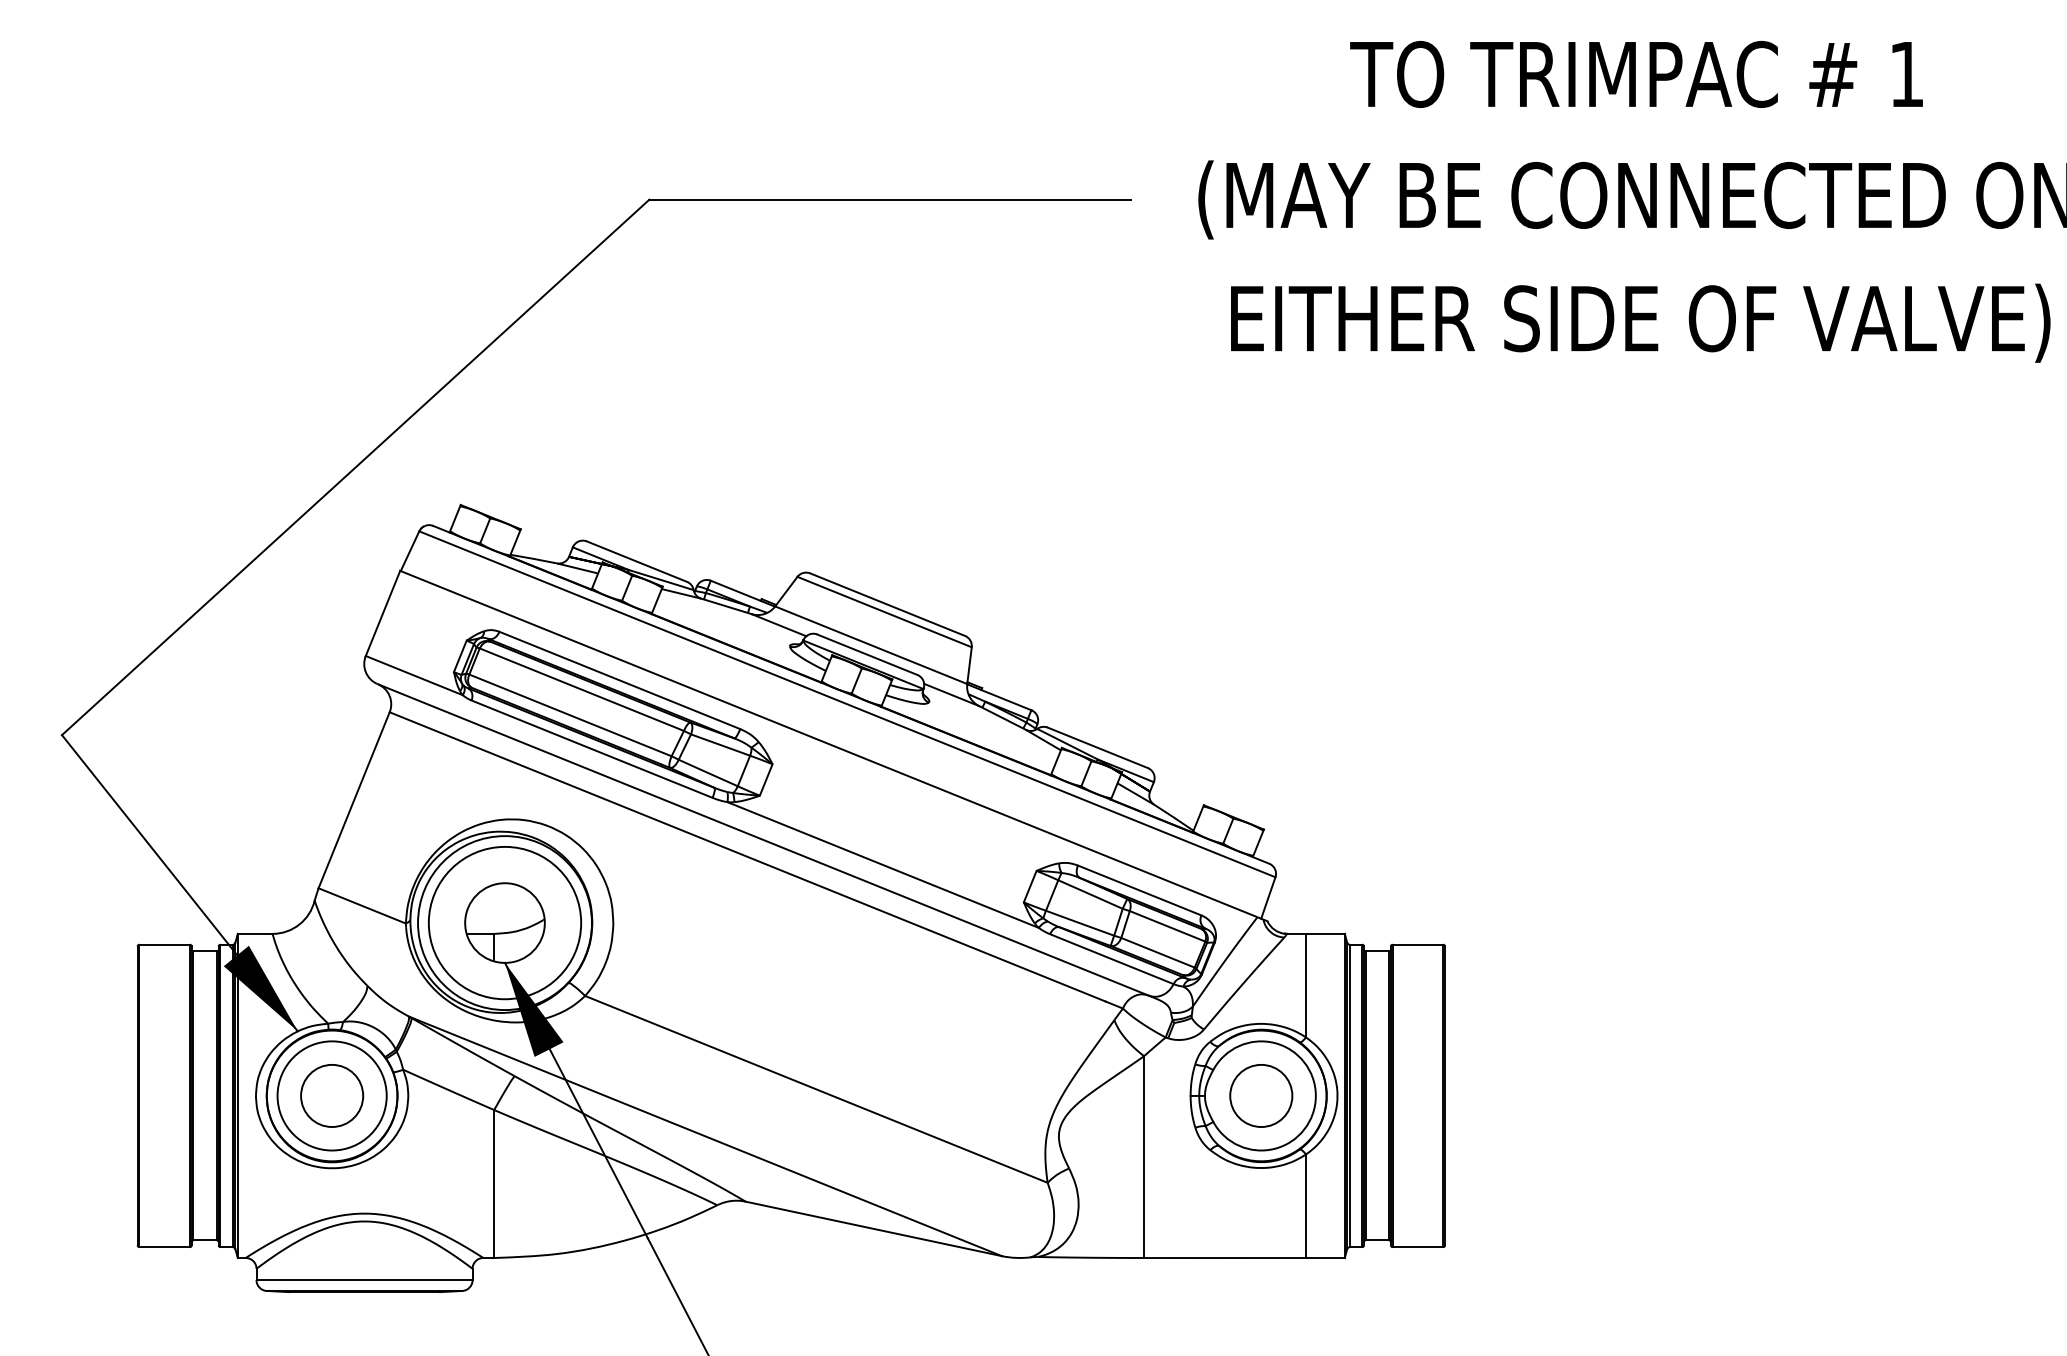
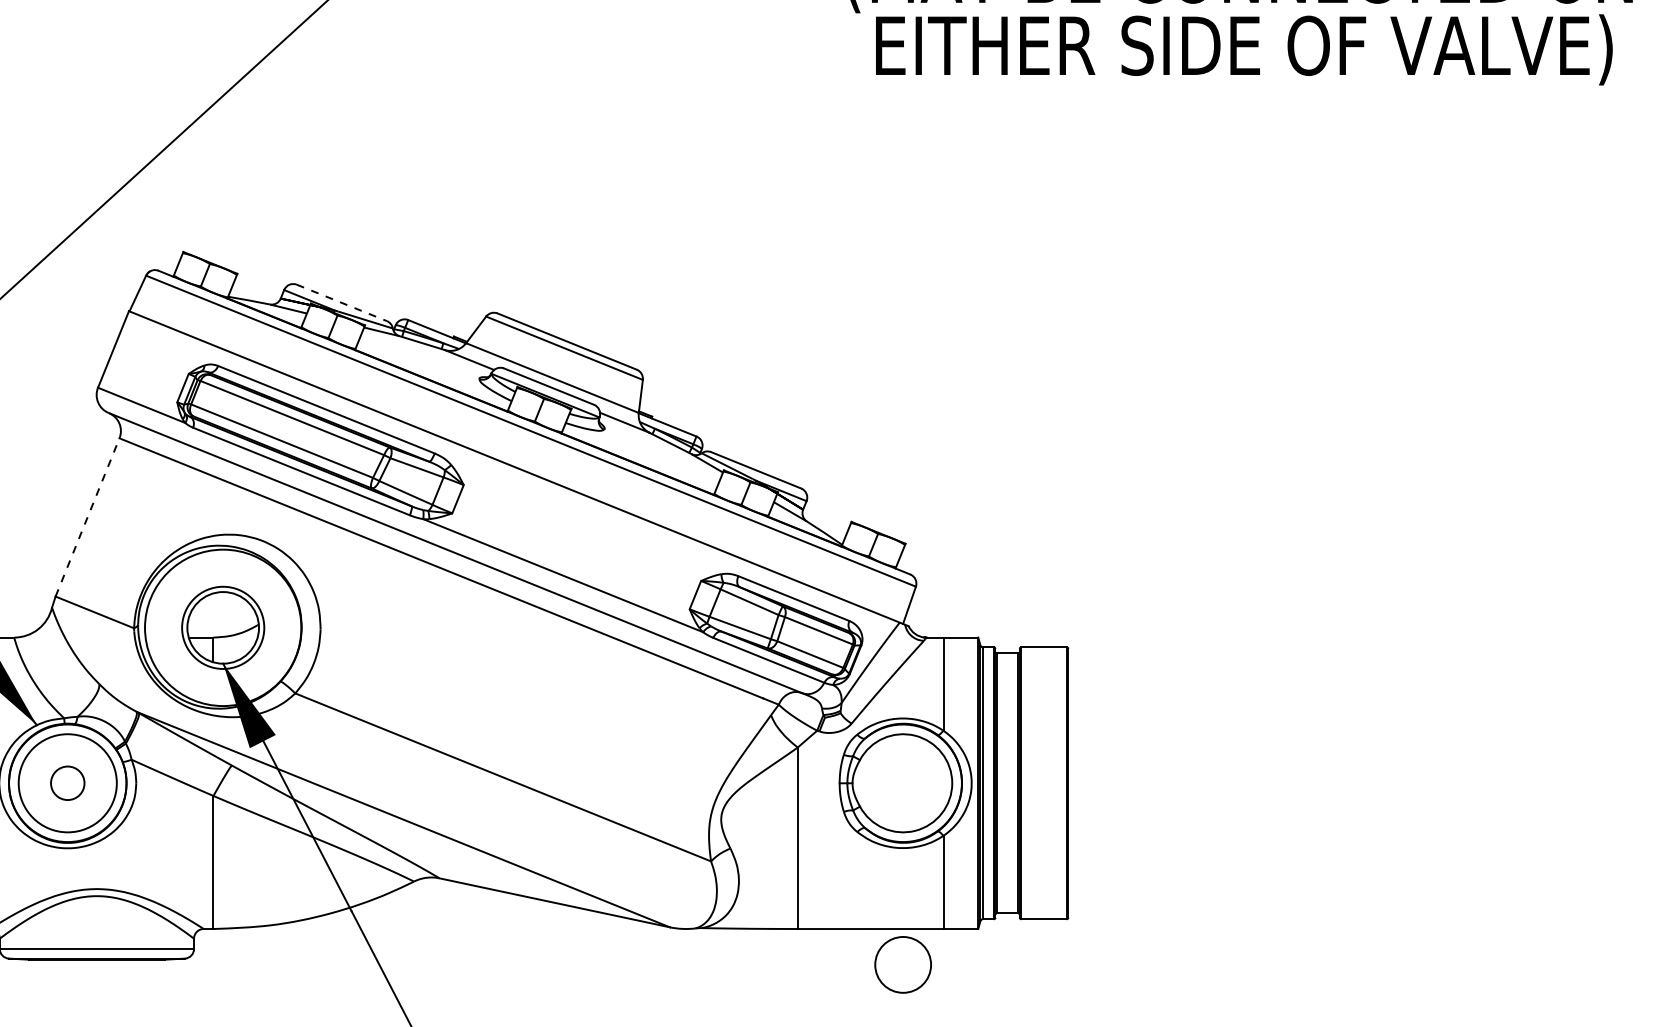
text: (1640, 322) -> (1244, 49), moved
line: (637, 561) -> (342, 302), solid -> dashed
line: (354, 800) -> (87, 517), solid -> dashed
circle: (504, 922) -> (222, 627), size x0.6
circle: (332, 1095) -> (68, 782), size x0.6
circle: (1261, 1095) -> (903, 964), moved

